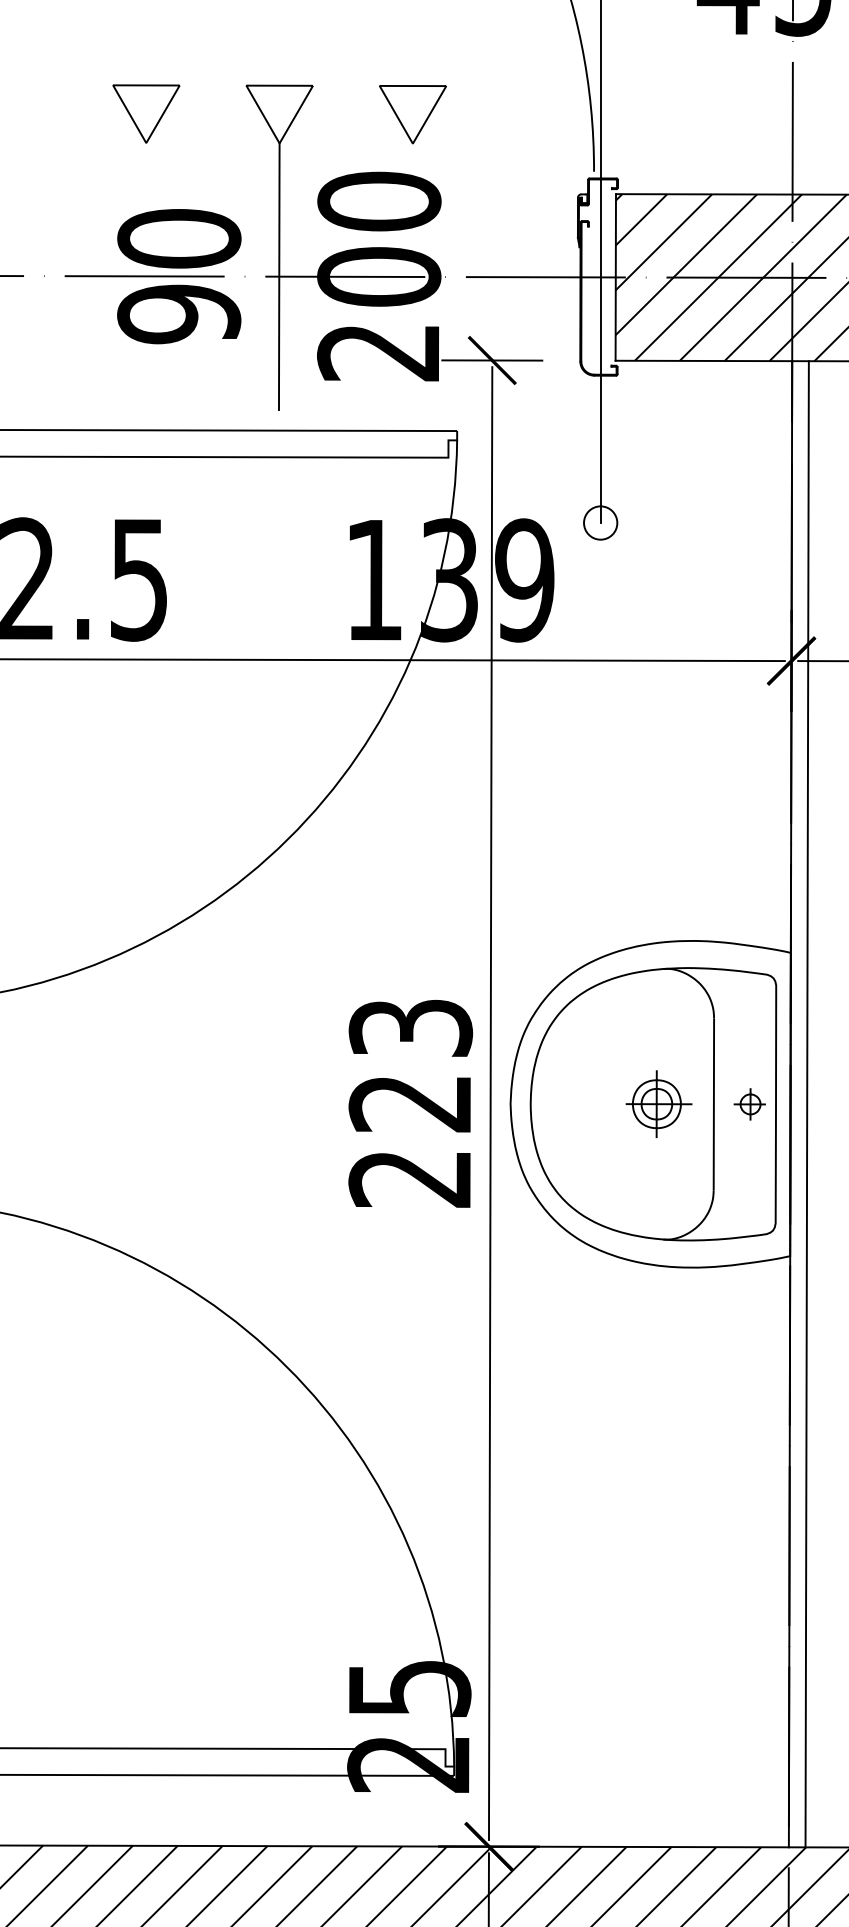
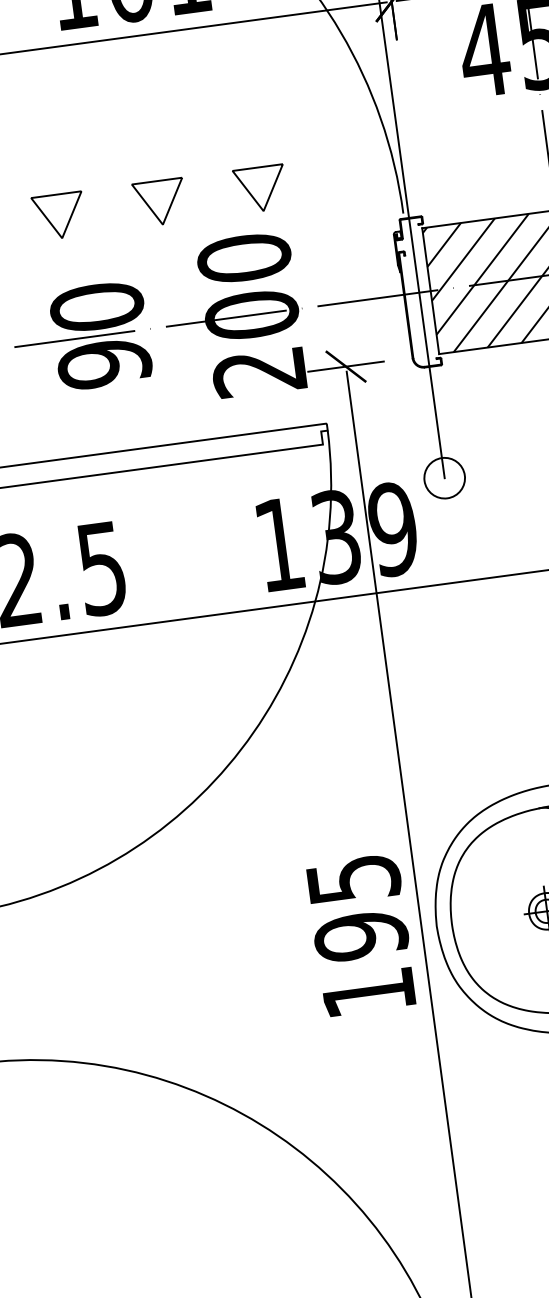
line: (278, 276) -> (175, 325), removed
circle: (600, 522) -> (444, 477), size x1.6
text: (410, 1103) -> (361, 936), 223 -> 195

